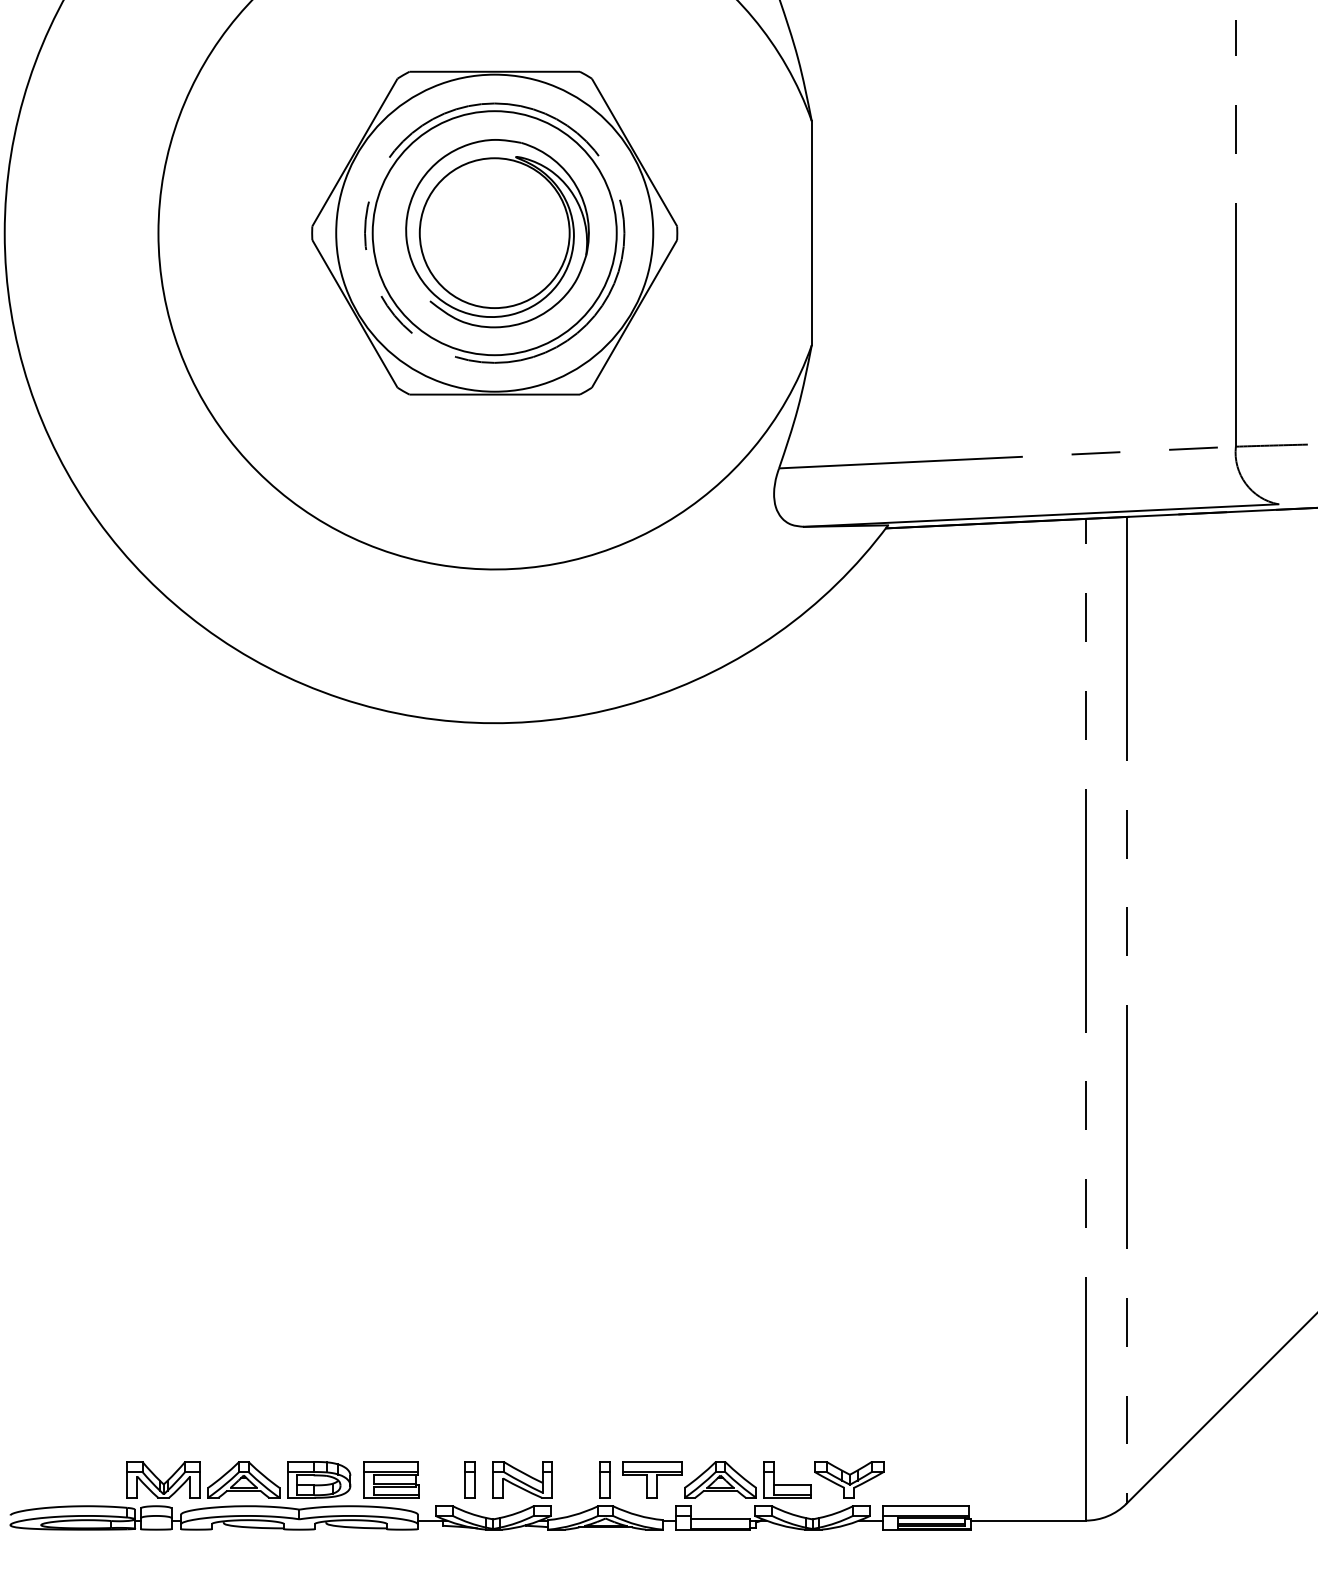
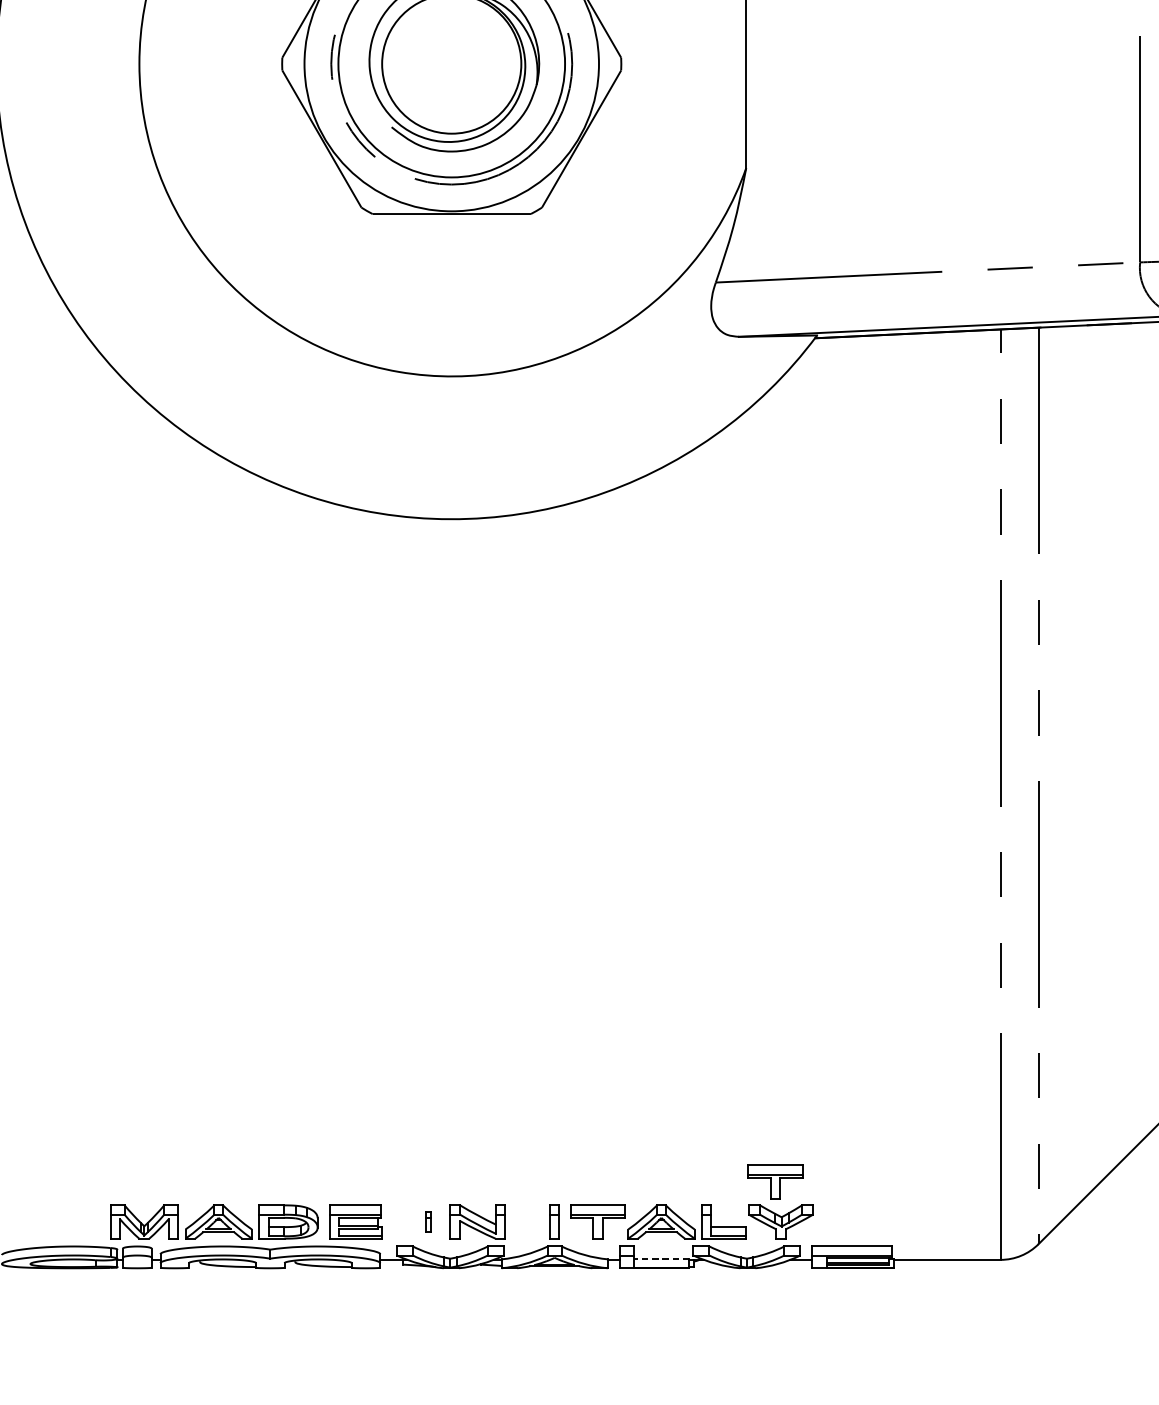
part: (843, 1436) -> (775, 1181), added
part: (469, 1479) -> (428, 1221), size x0.6
line: (720, 1519) -> (661, 1258), solid -> dashed

